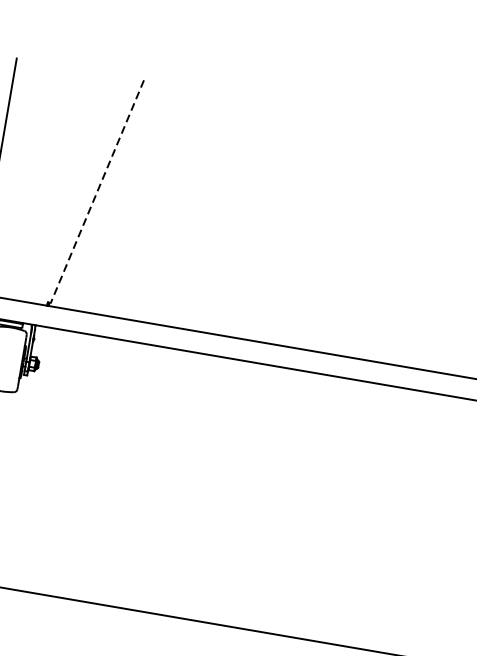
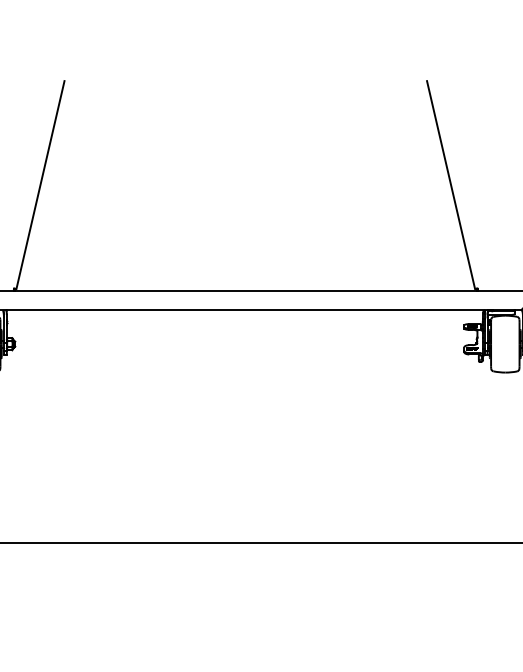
line: (97, 192) -> (40, 185), dashed -> solid

